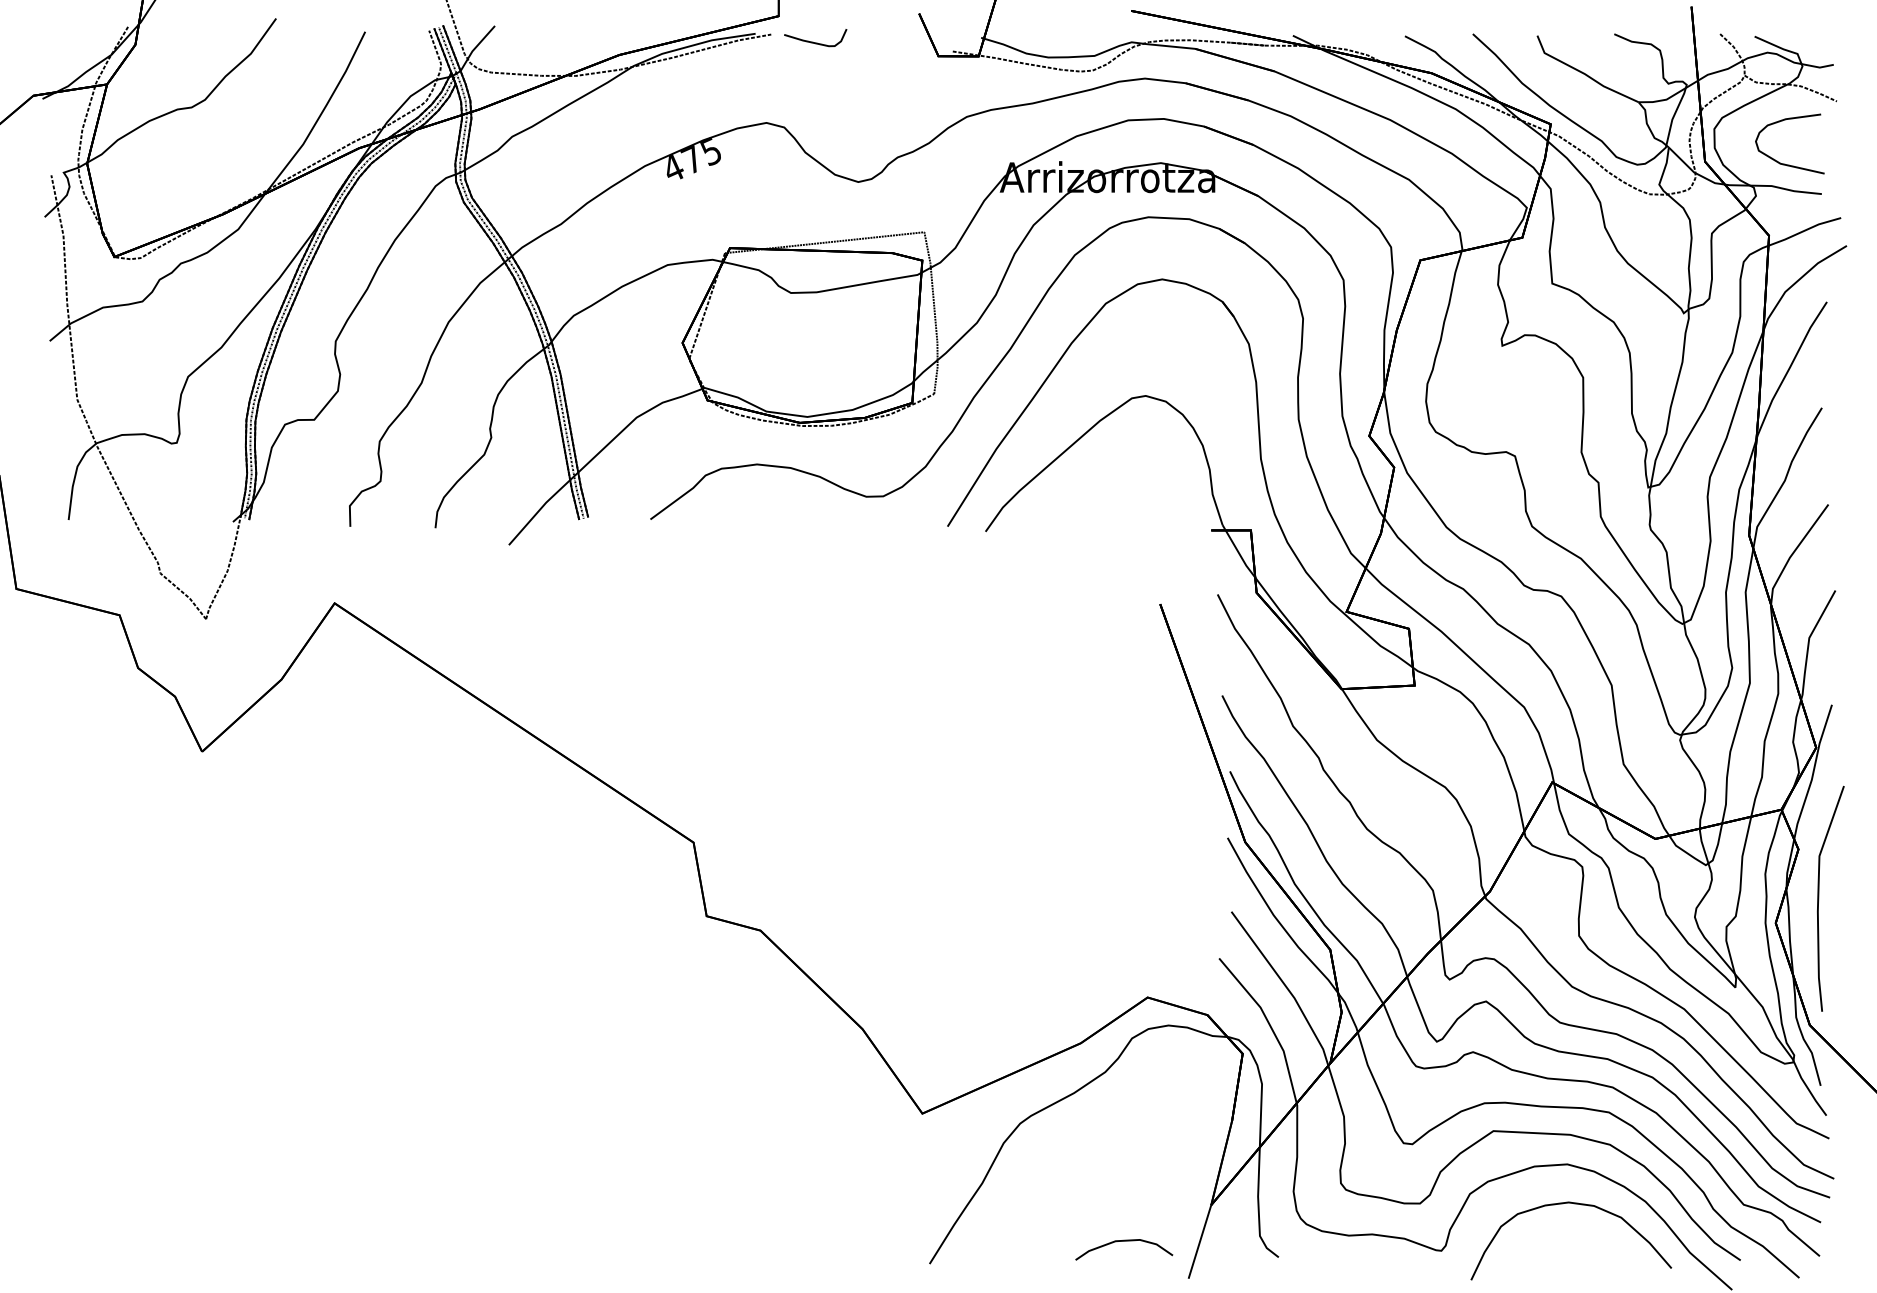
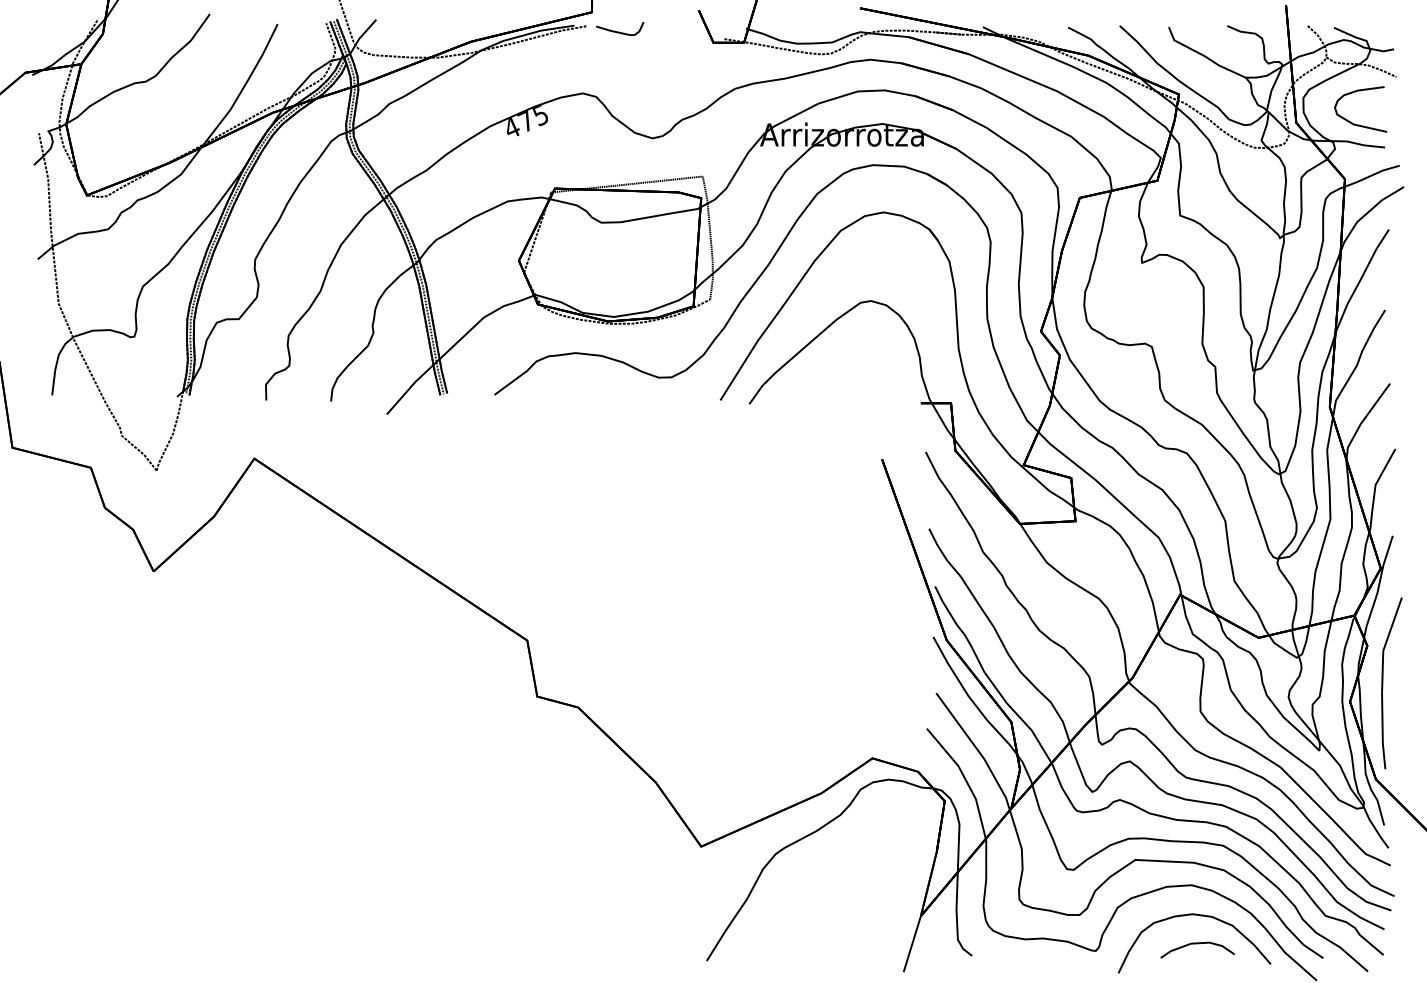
part: (1123, 1248) -> (1197, 949), moved

